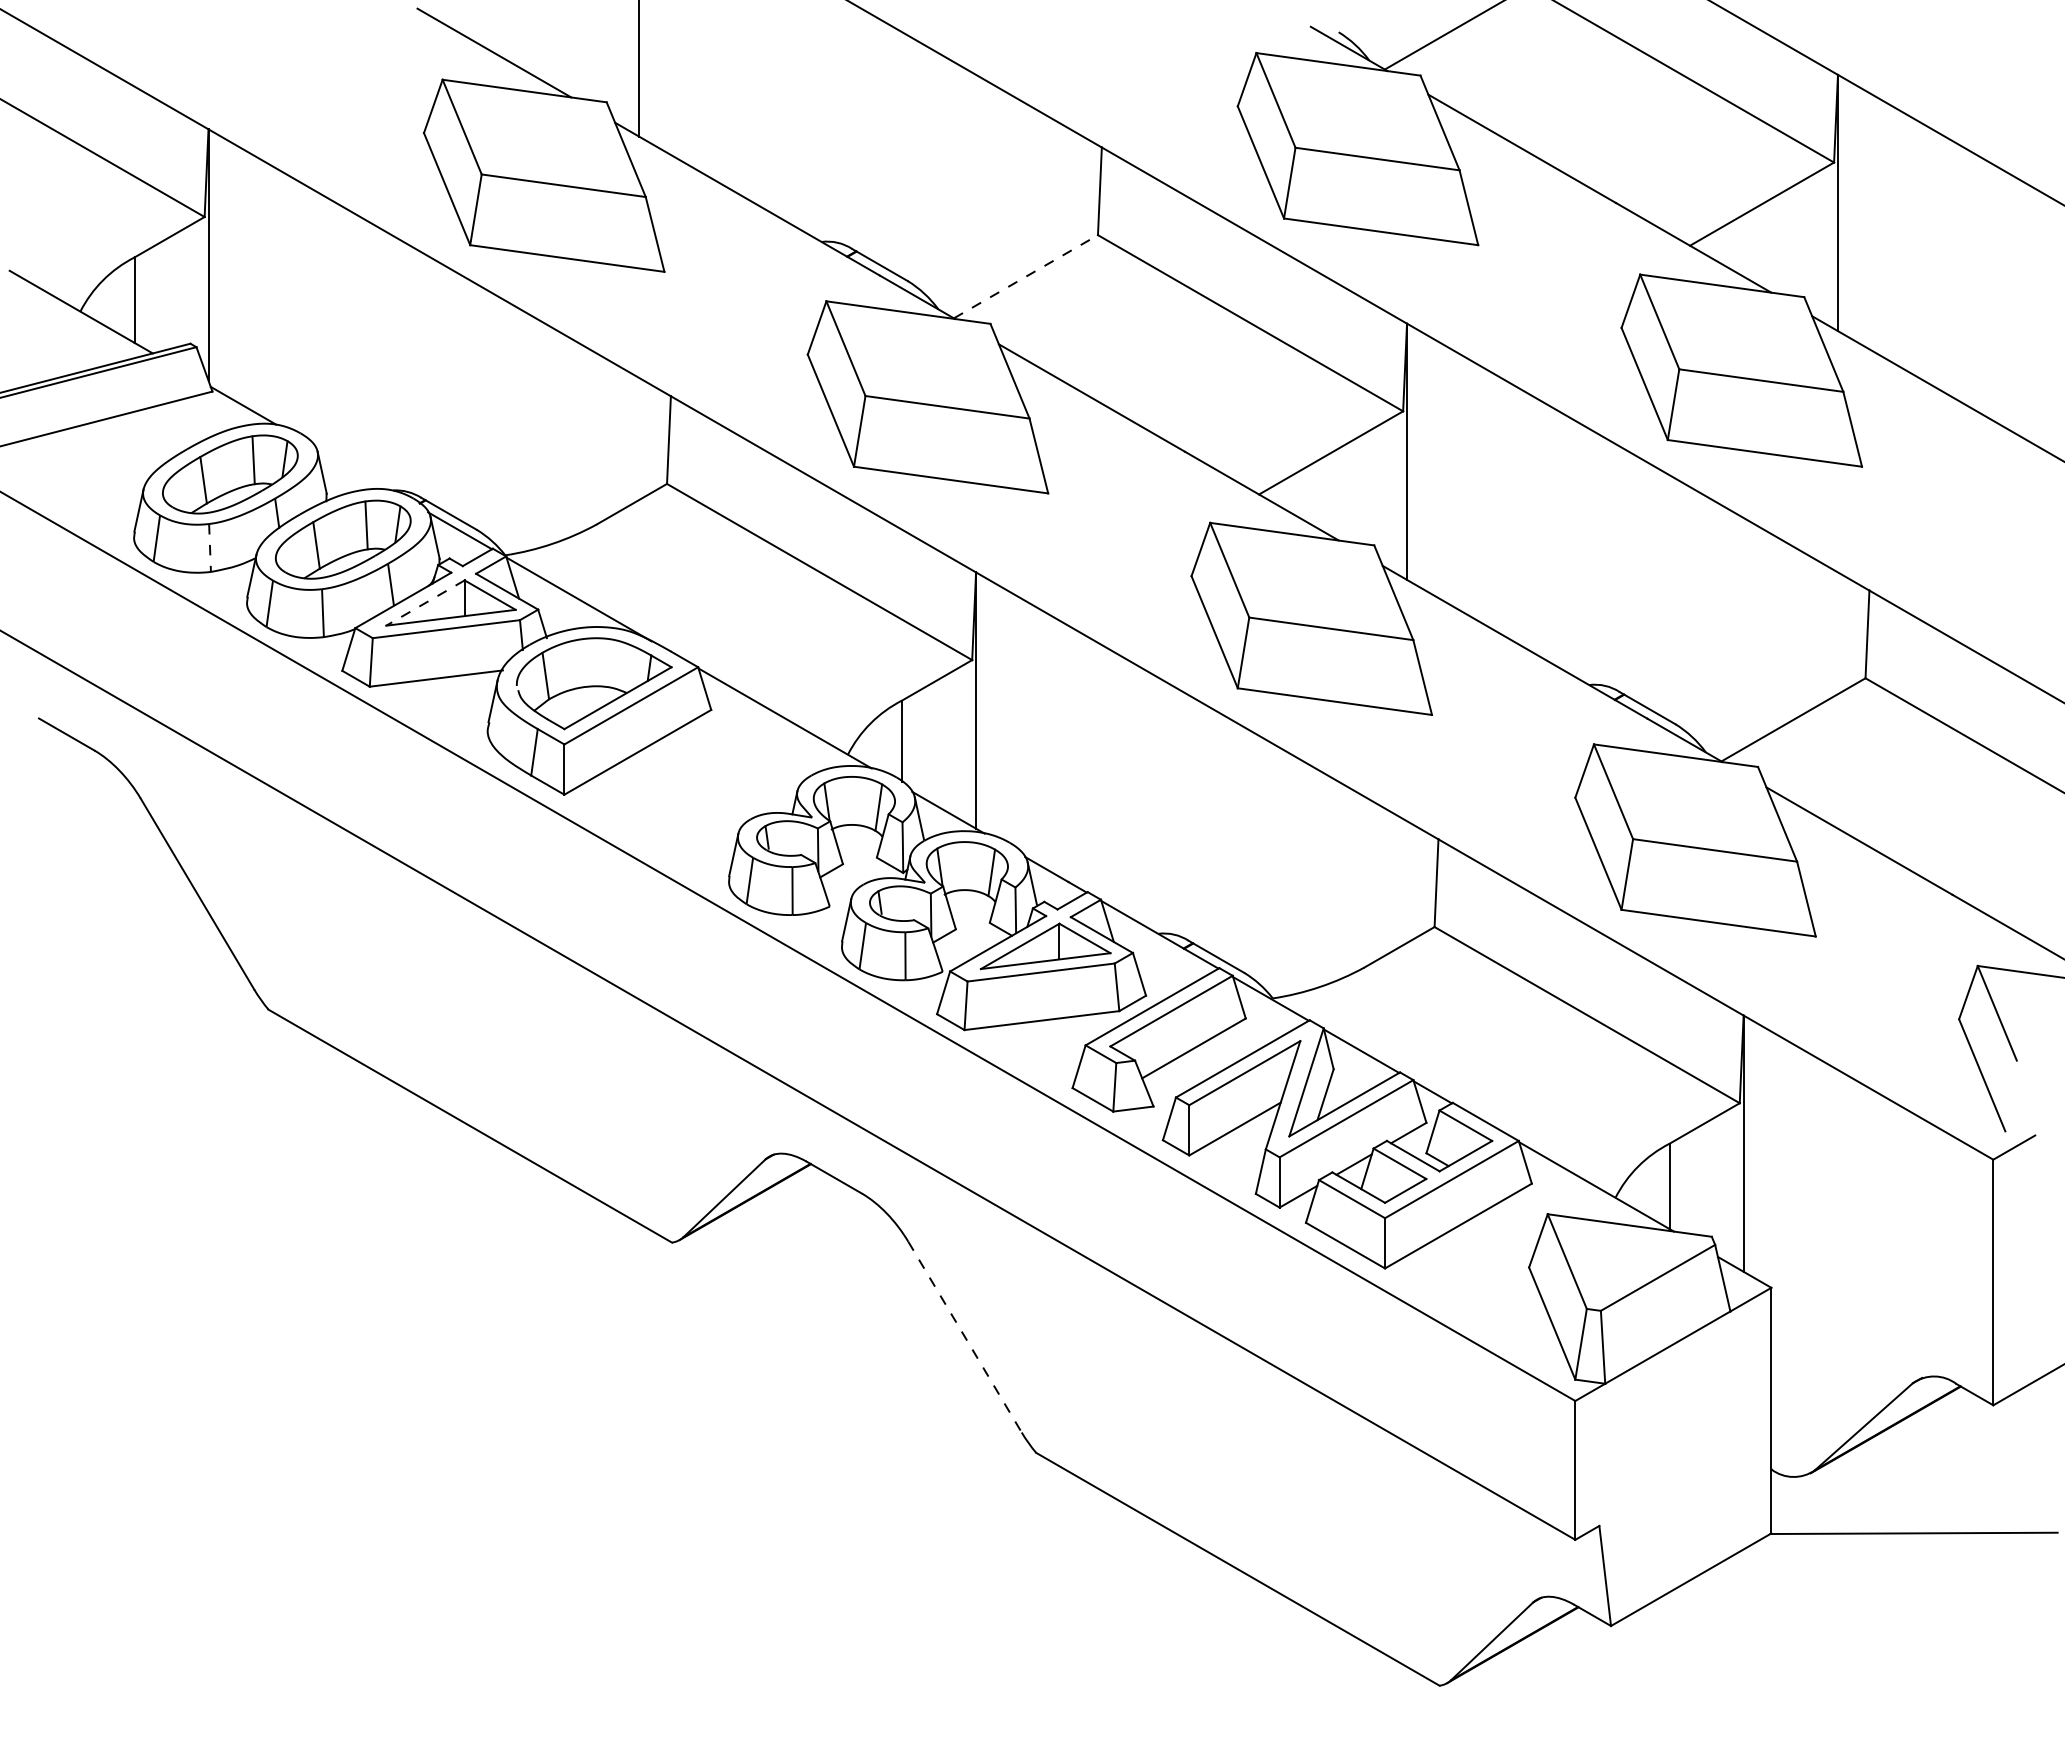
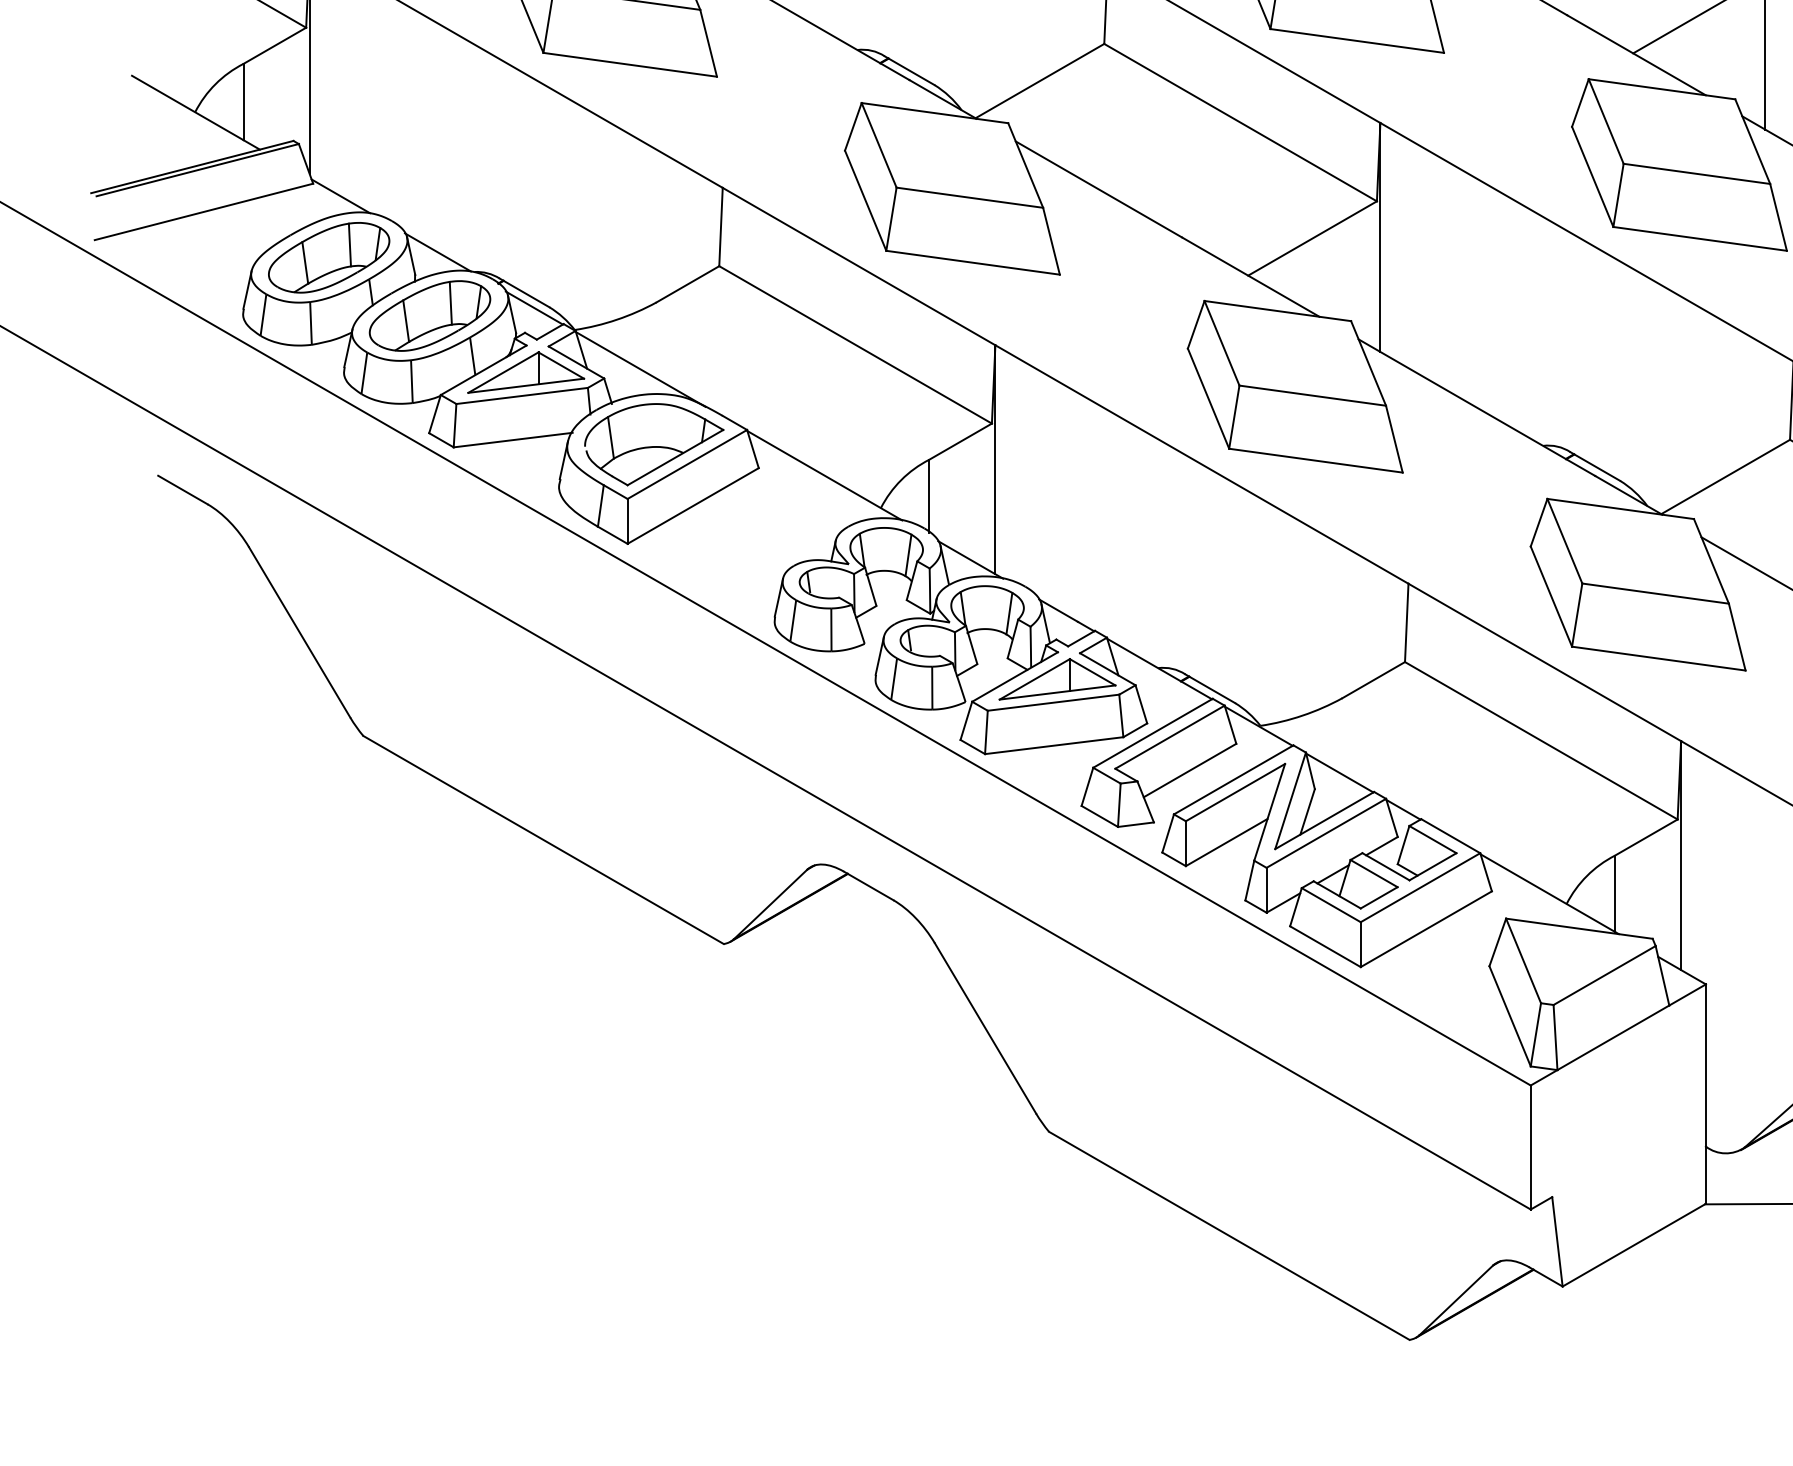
line: (1026, 276) -> (1040, 80), dashed -> solid
line: (352, 468) -> (438, 252), added
line: (210, 548) -> (311, 323), dashed -> solid
line: (425, 603) -> (503, 373), dashed -> solid
line: (965, 1337) -> (985, 1028), dashed -> solid

